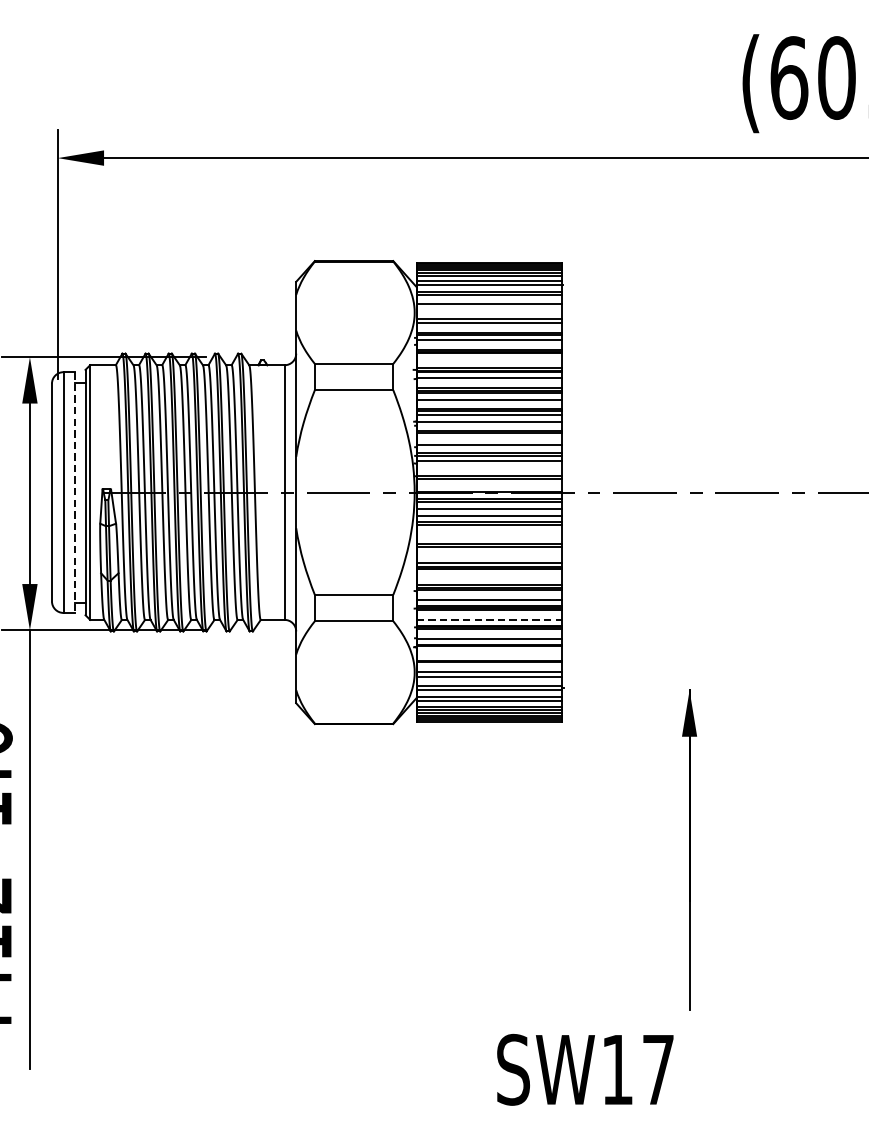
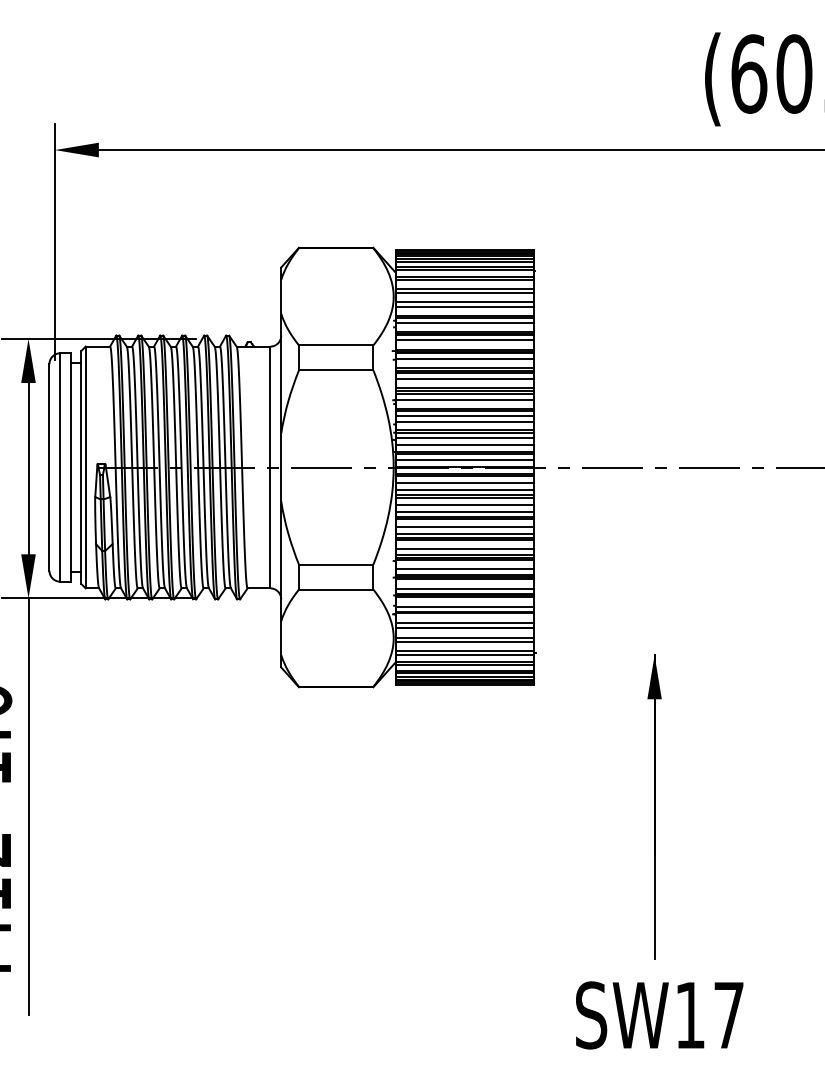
line: (489, 308) -> (464, 292), added
line: (489, 358) -> (464, 340), added
line: (489, 437) -> (464, 415), added
line: (489, 468) -> (464, 444), added
line: (489, 485) -> (464, 460), added
line: (75, 493) -> (71, 468), dashed -> solid
line: (489, 532) -> (464, 505), added
line: (489, 539) -> (464, 512), added
line: (489, 555) -> (464, 527), added
line: (489, 577) -> (464, 548), added
line: (490, 620) -> (465, 588), dashed -> solid
line: (489, 656) -> (464, 623), added
text: (585, 1069) -> (659, 1015), moved

